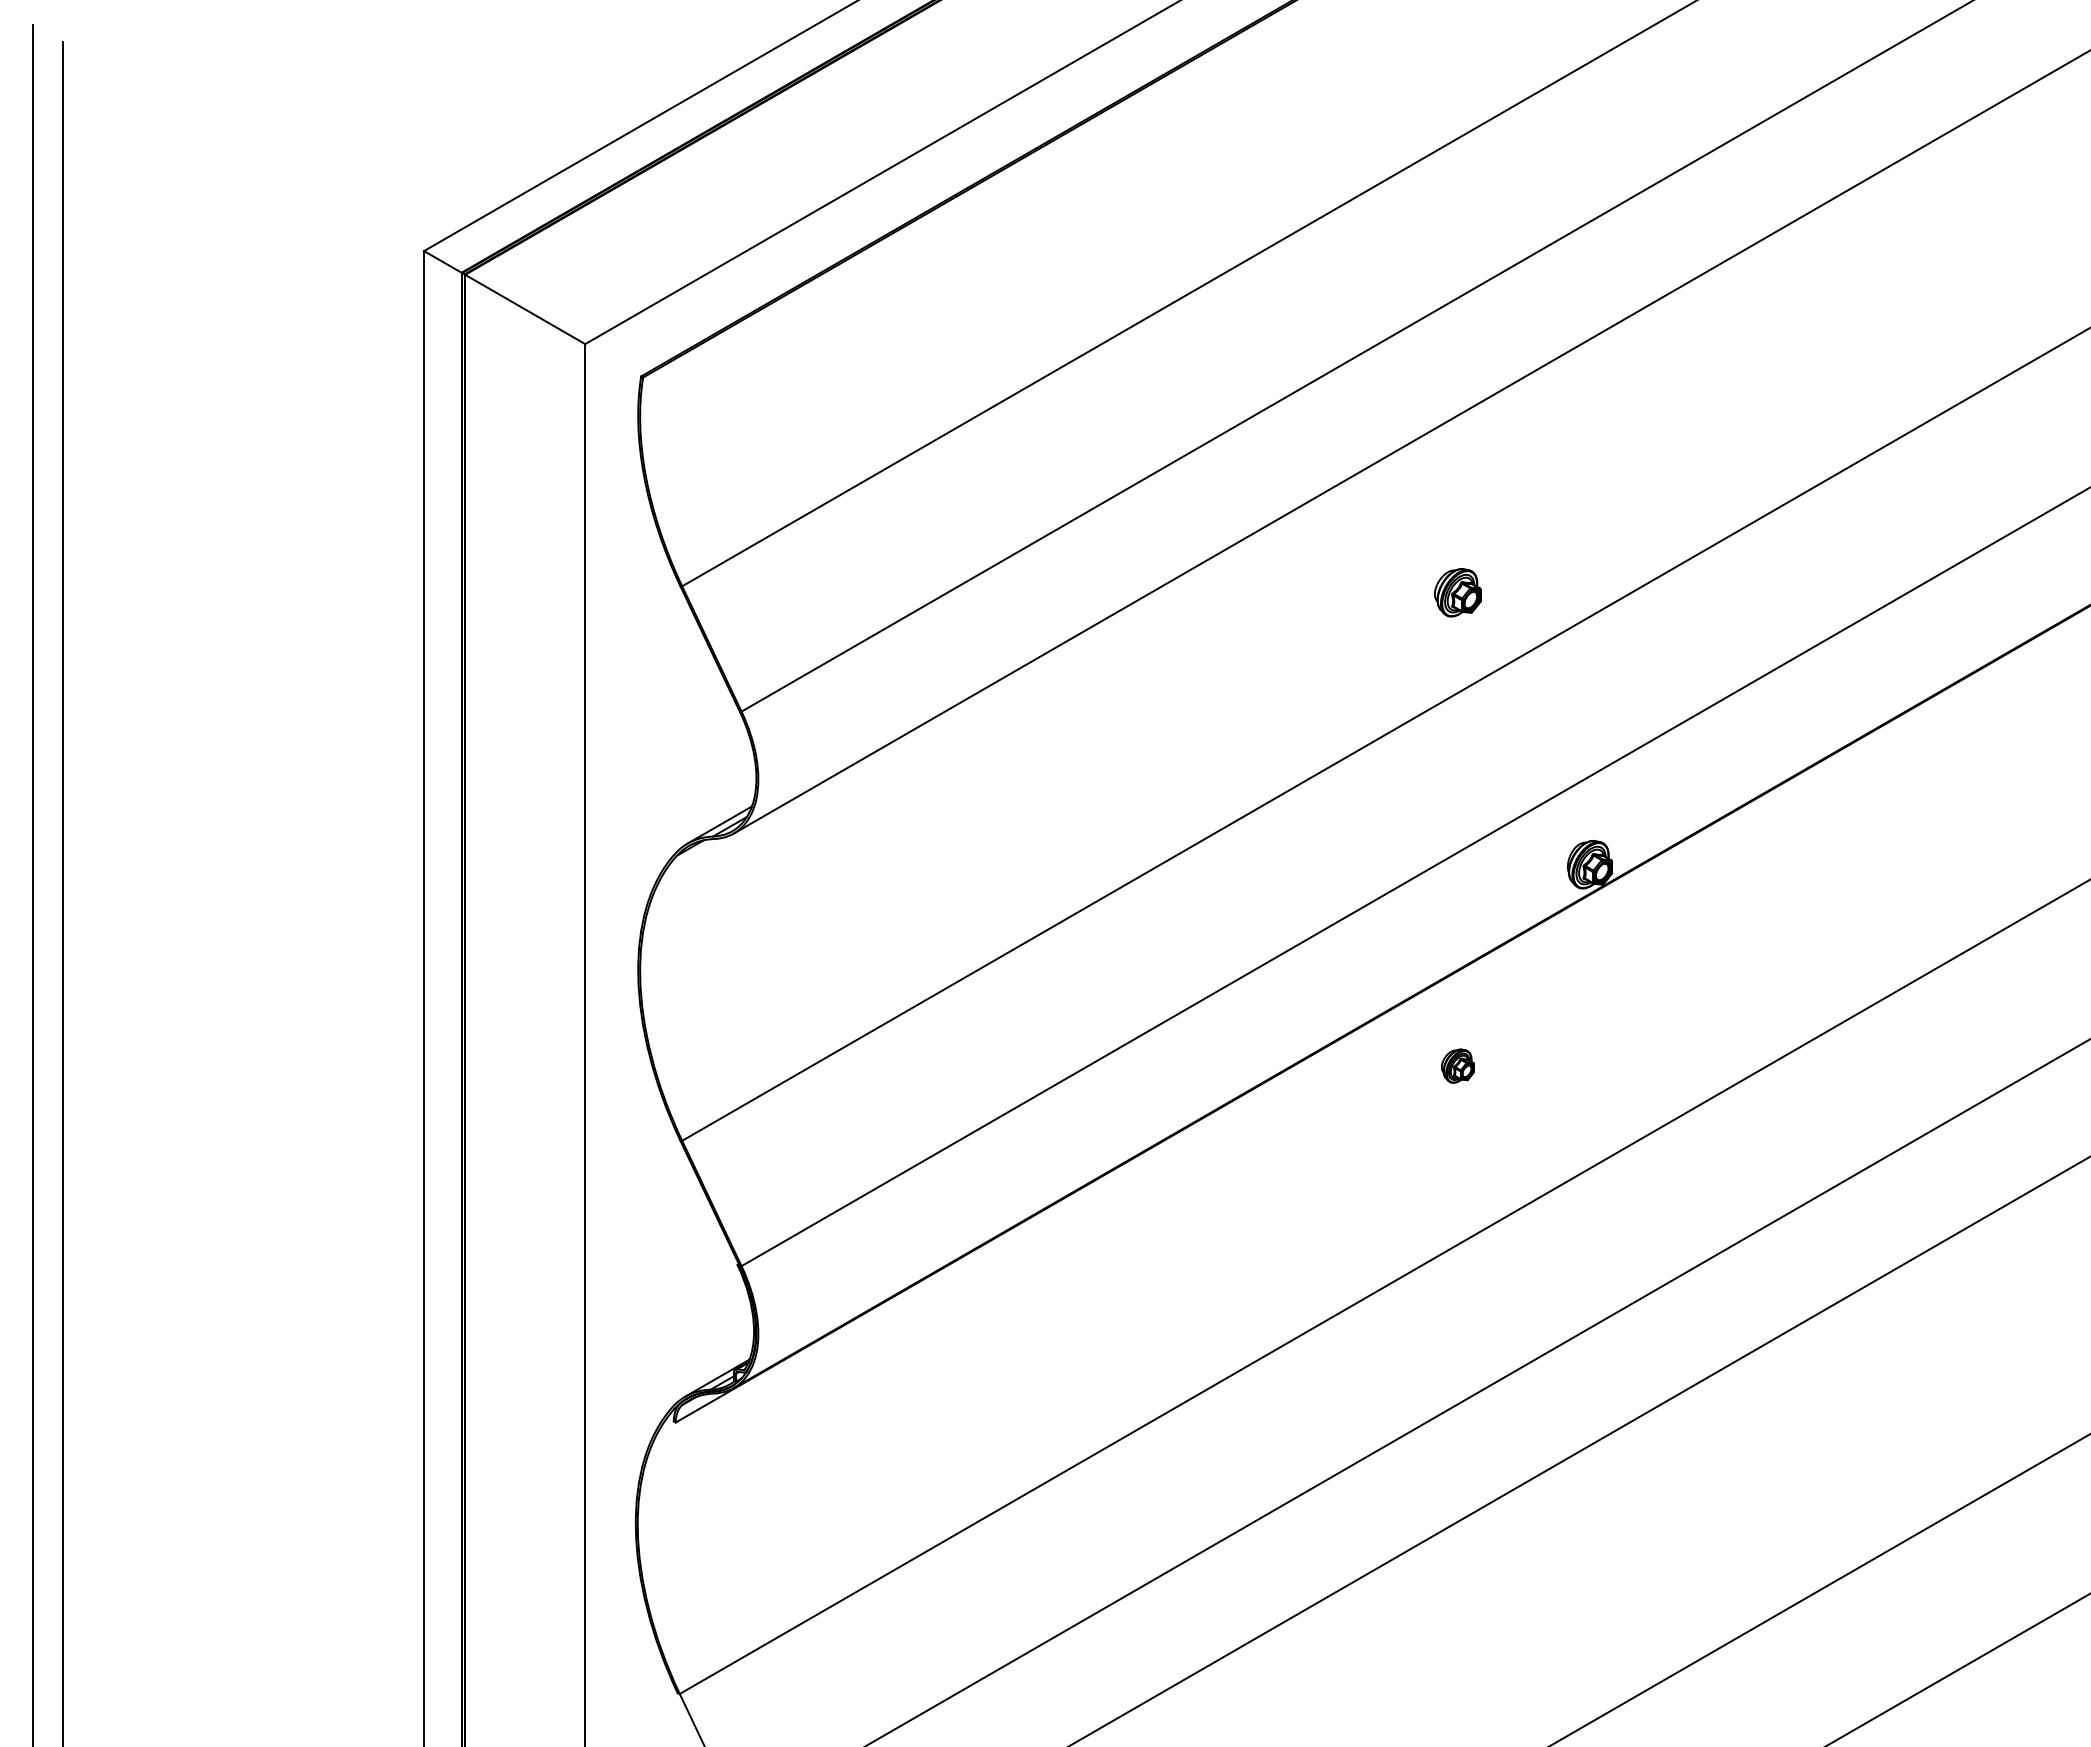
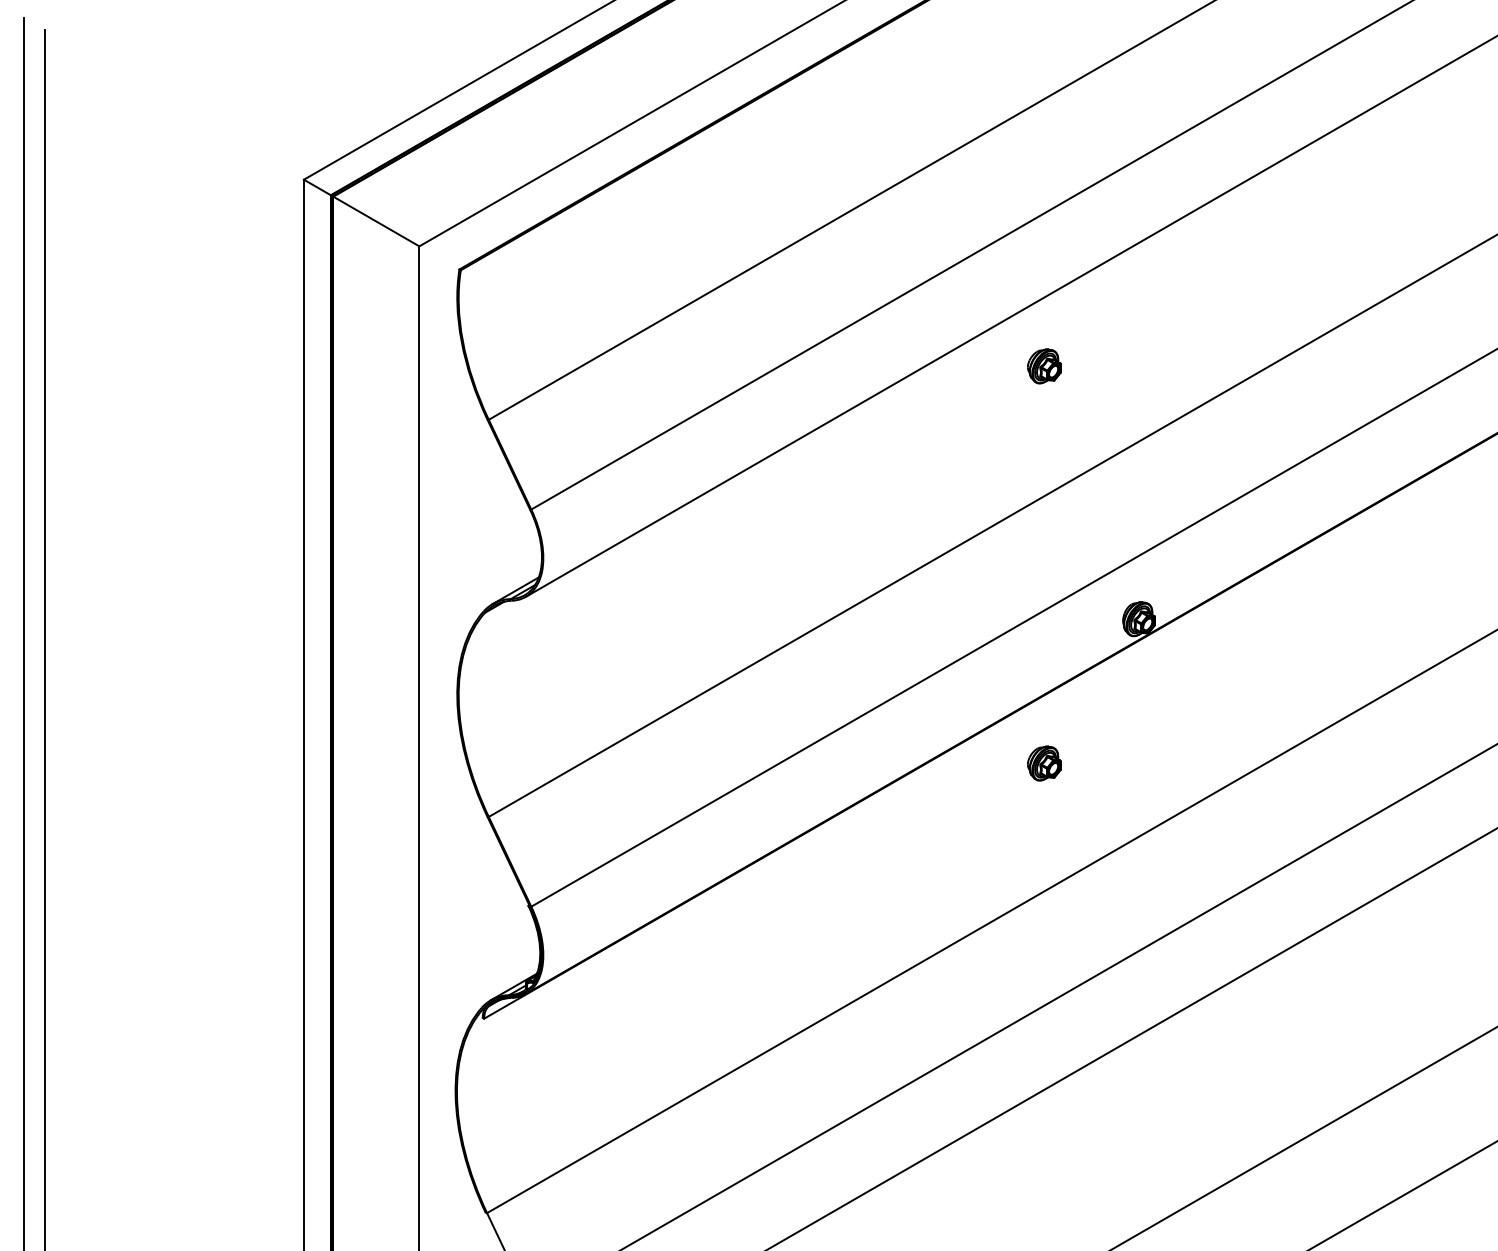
part: (1457, 592) -> (1044, 366), moved
part: (1457, 1065) -> (1044, 763), size x1.43

